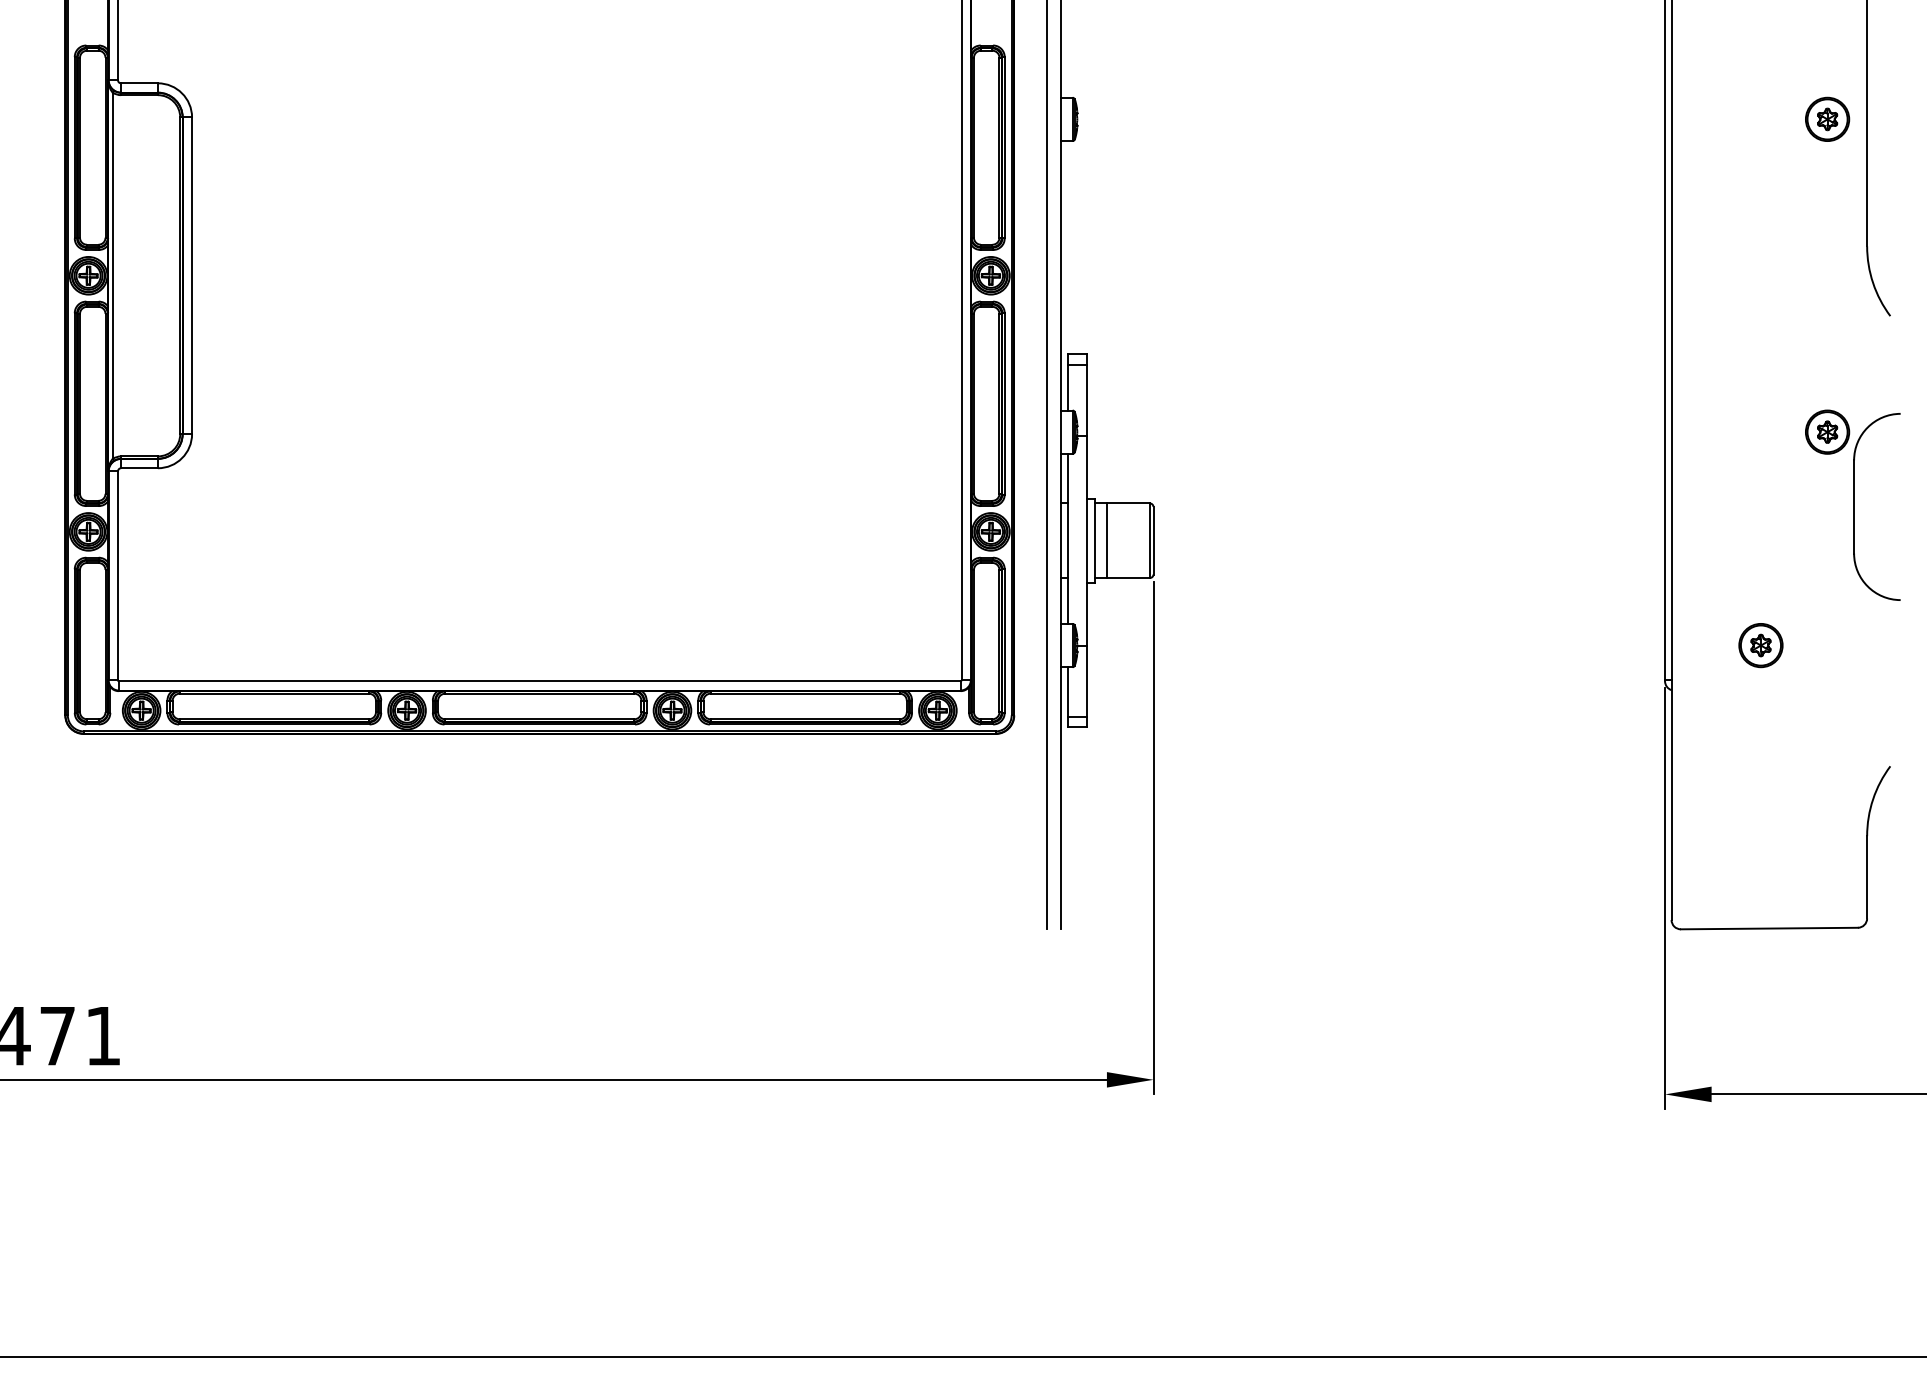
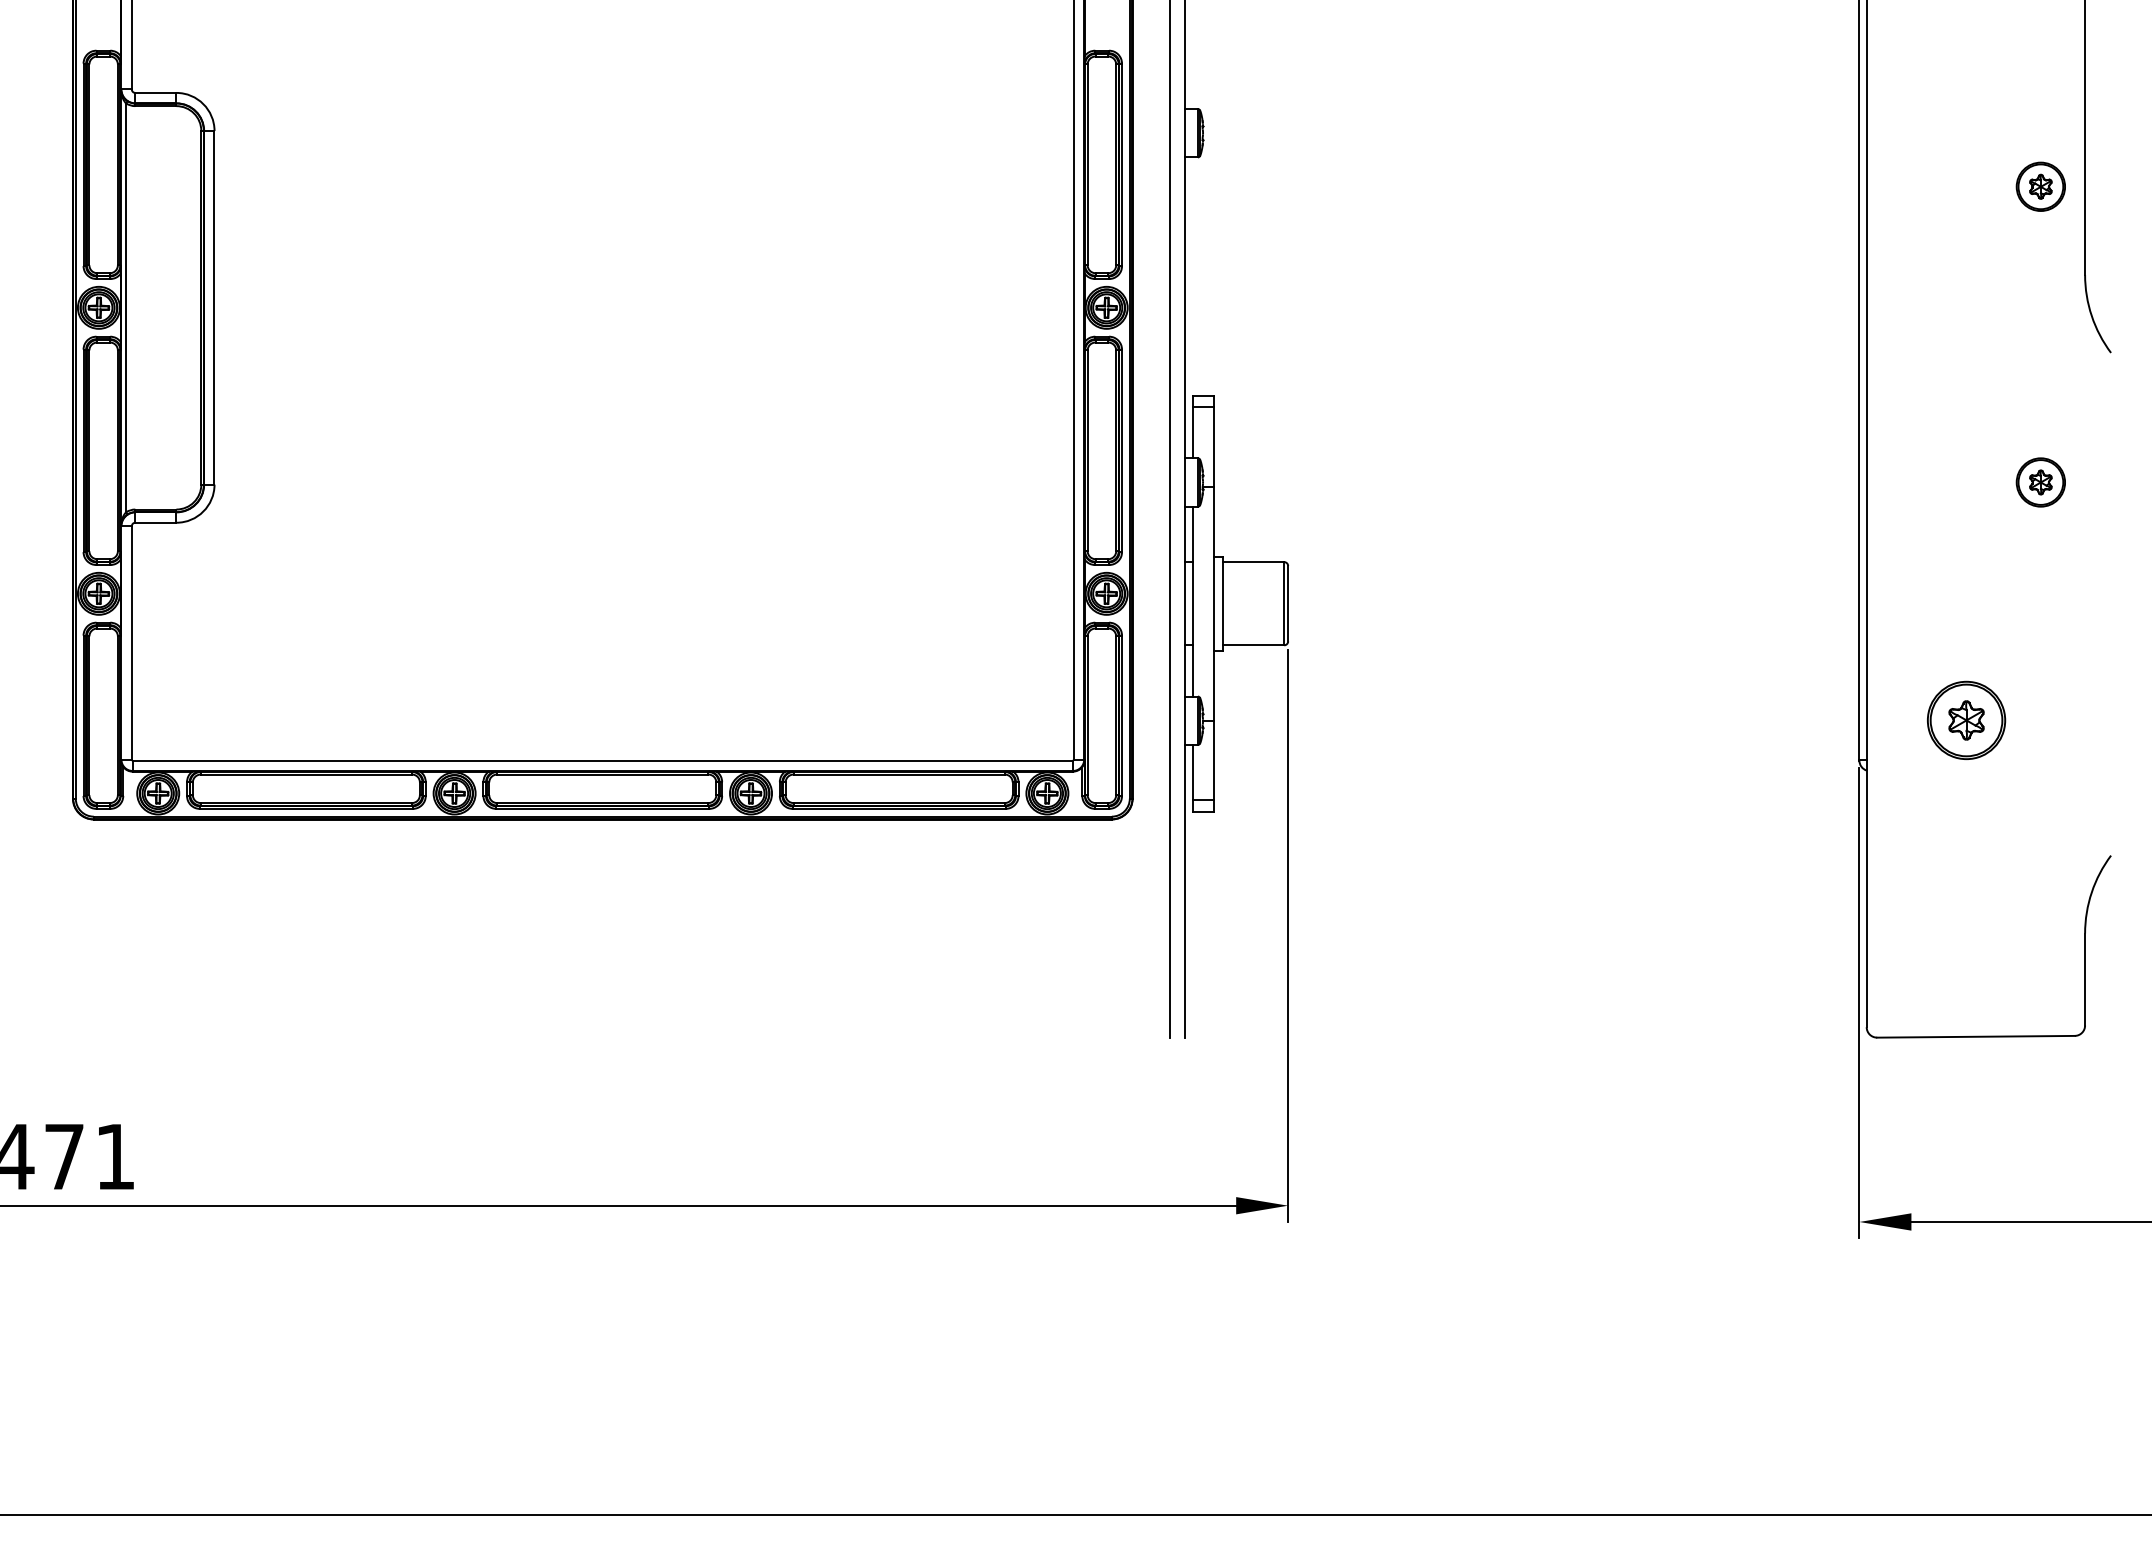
part: (1827, 118) -> (2040, 185), moved
part: (1854, 506) -> (2070, 565), removed
line: (1106, 540) -> (1235, 603), removed
part: (1760, 645) -> (1966, 720), size x1.6

